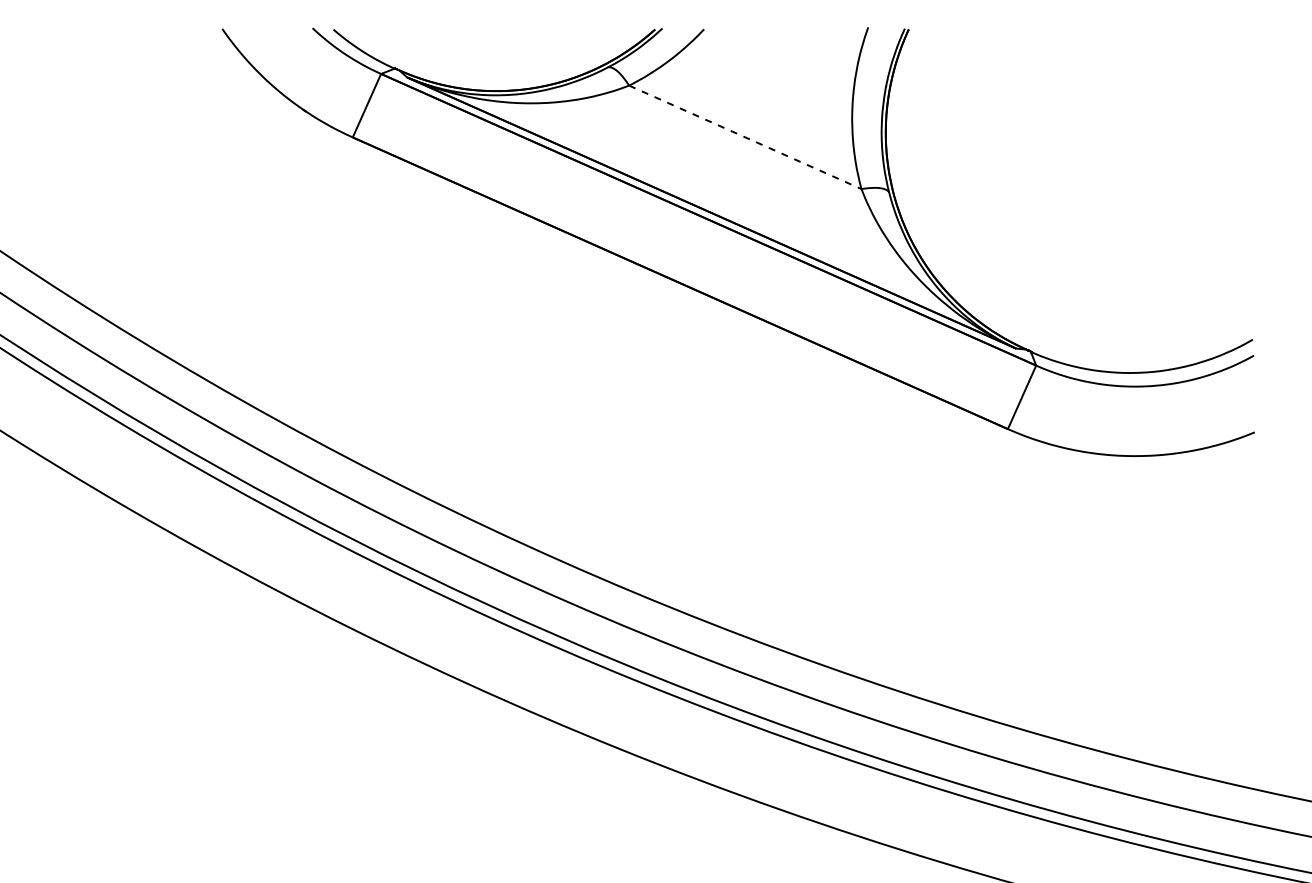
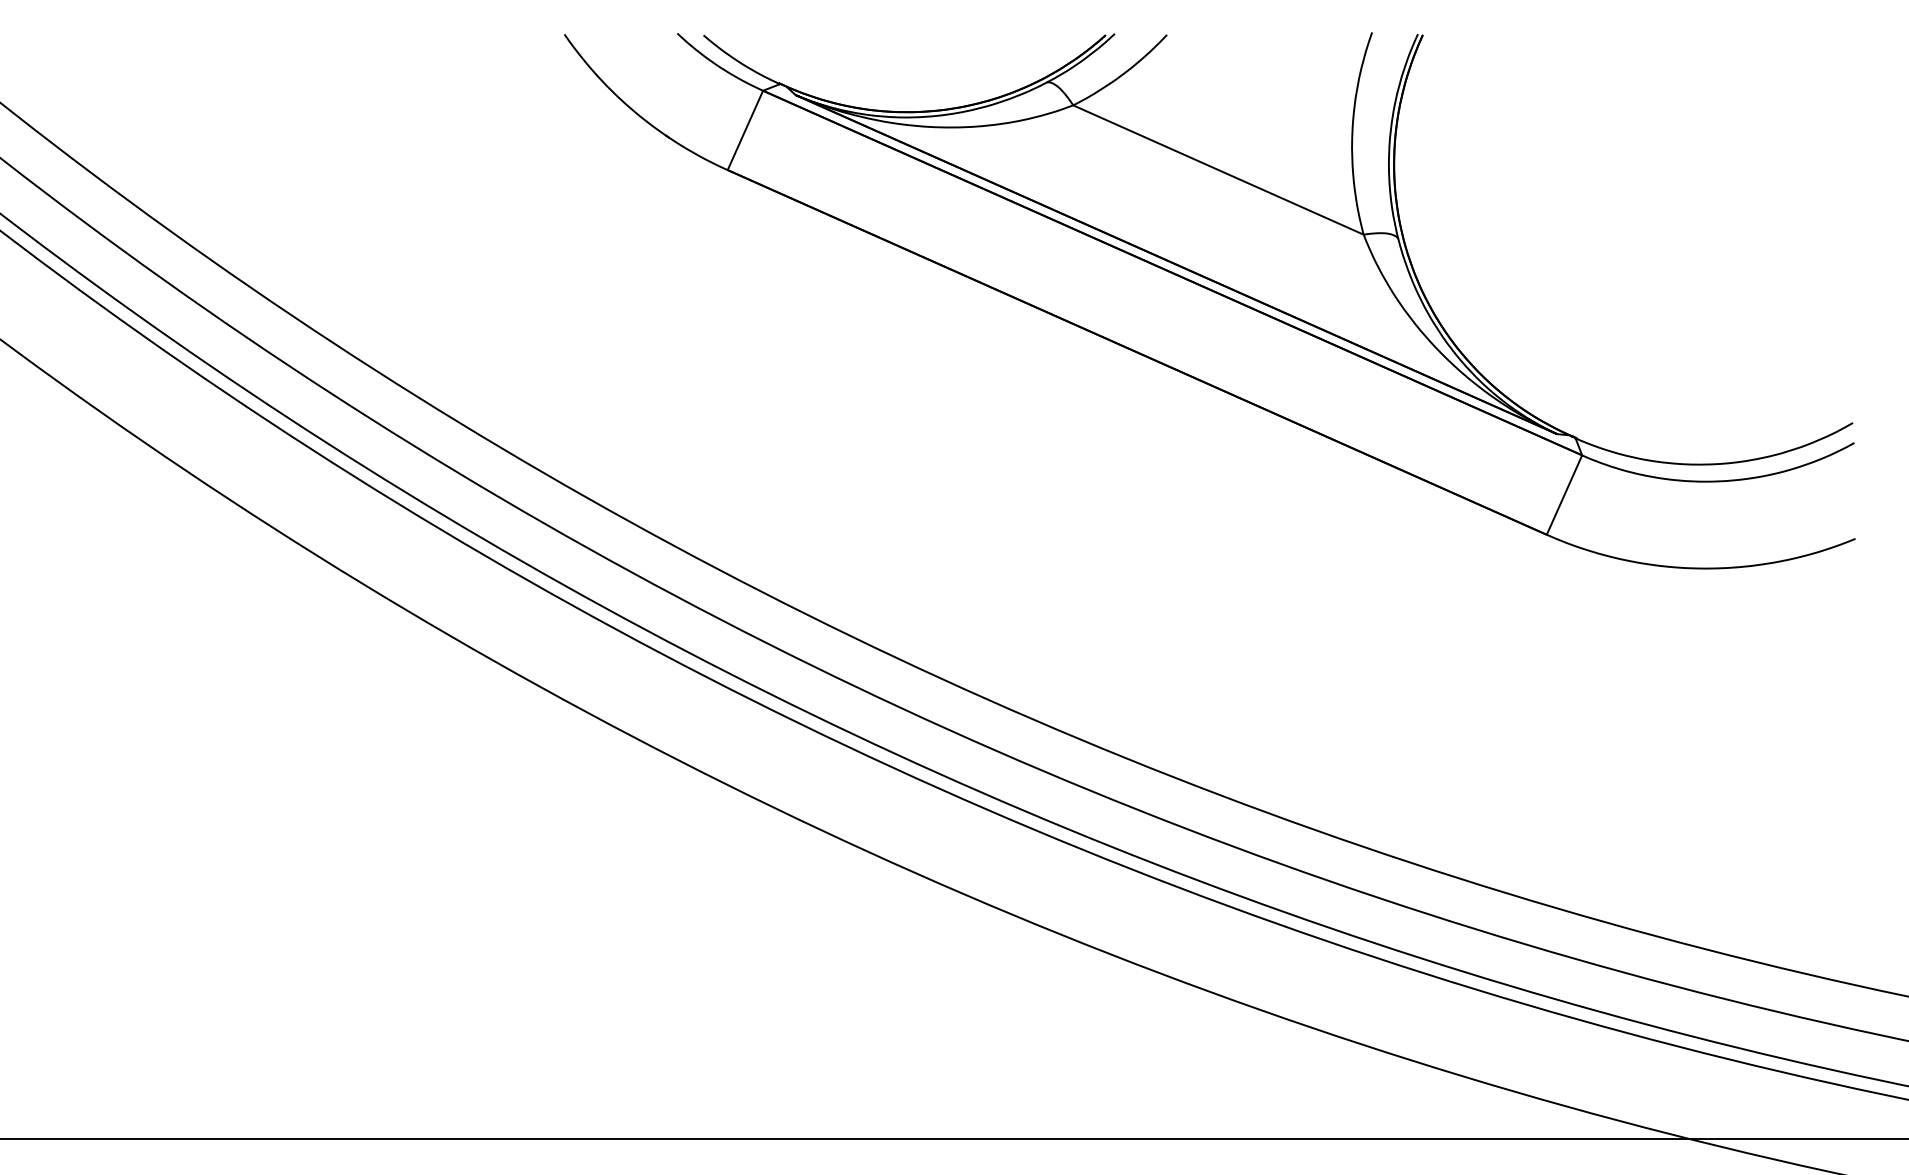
line: (745, 137) -> (1218, 170), dashed -> solid

